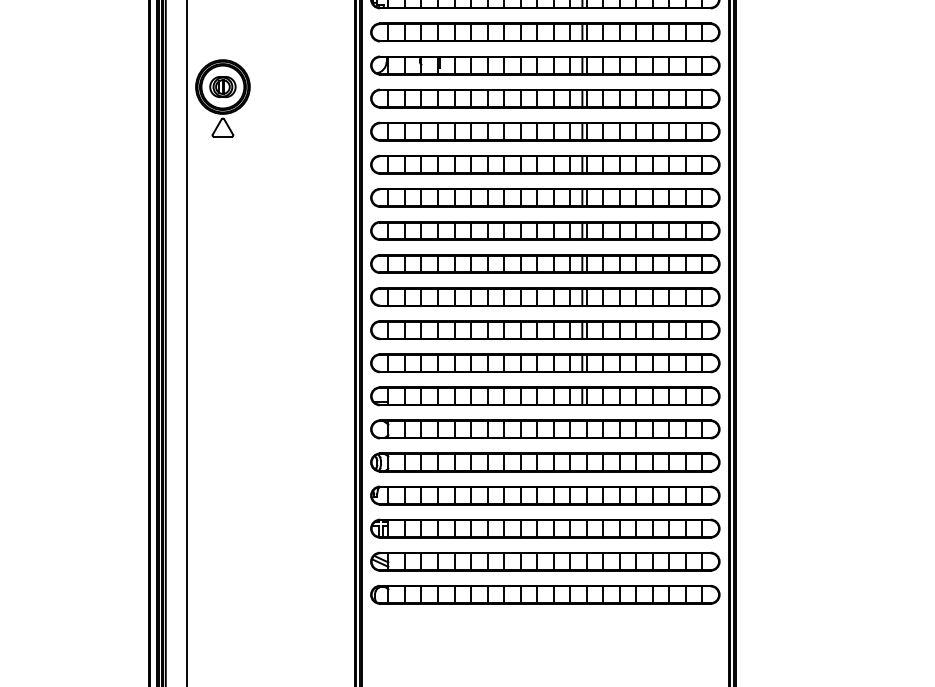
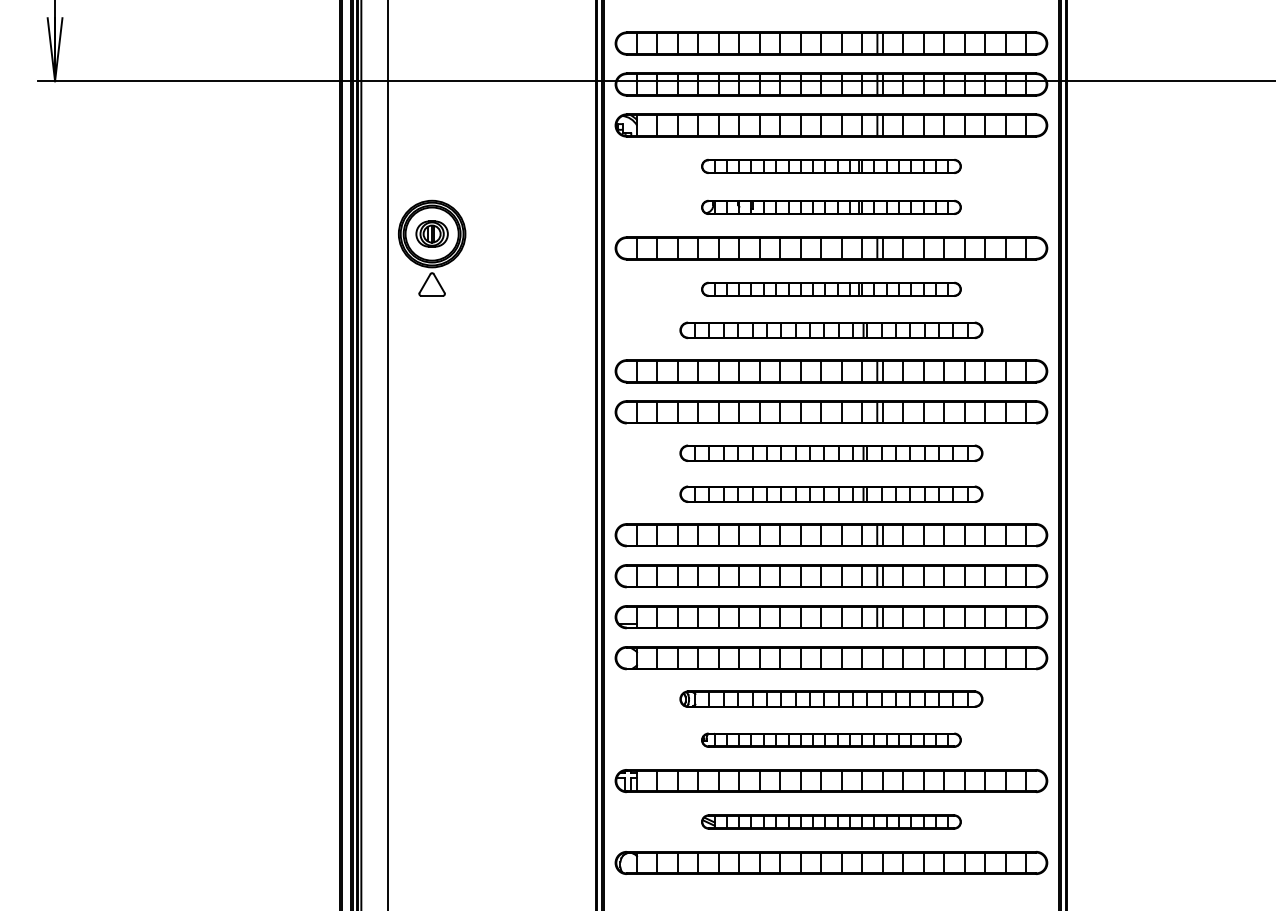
part: (545, 32) -> (831, 166), size x0.6
part: (545, 65) -> (831, 207), size x0.6
part: (545, 131) -> (831, 289), size x0.6
part: (545, 164) -> (831, 330), size x0.7
part: (545, 264) -> (831, 453), size x0.7
part: (545, 297) -> (831, 494), size x0.7
part: (545, 462) -> (831, 699), size x0.7
part: (545, 495) -> (831, 740), size x0.6
part: (545, 561) -> (831, 821), size x0.6

